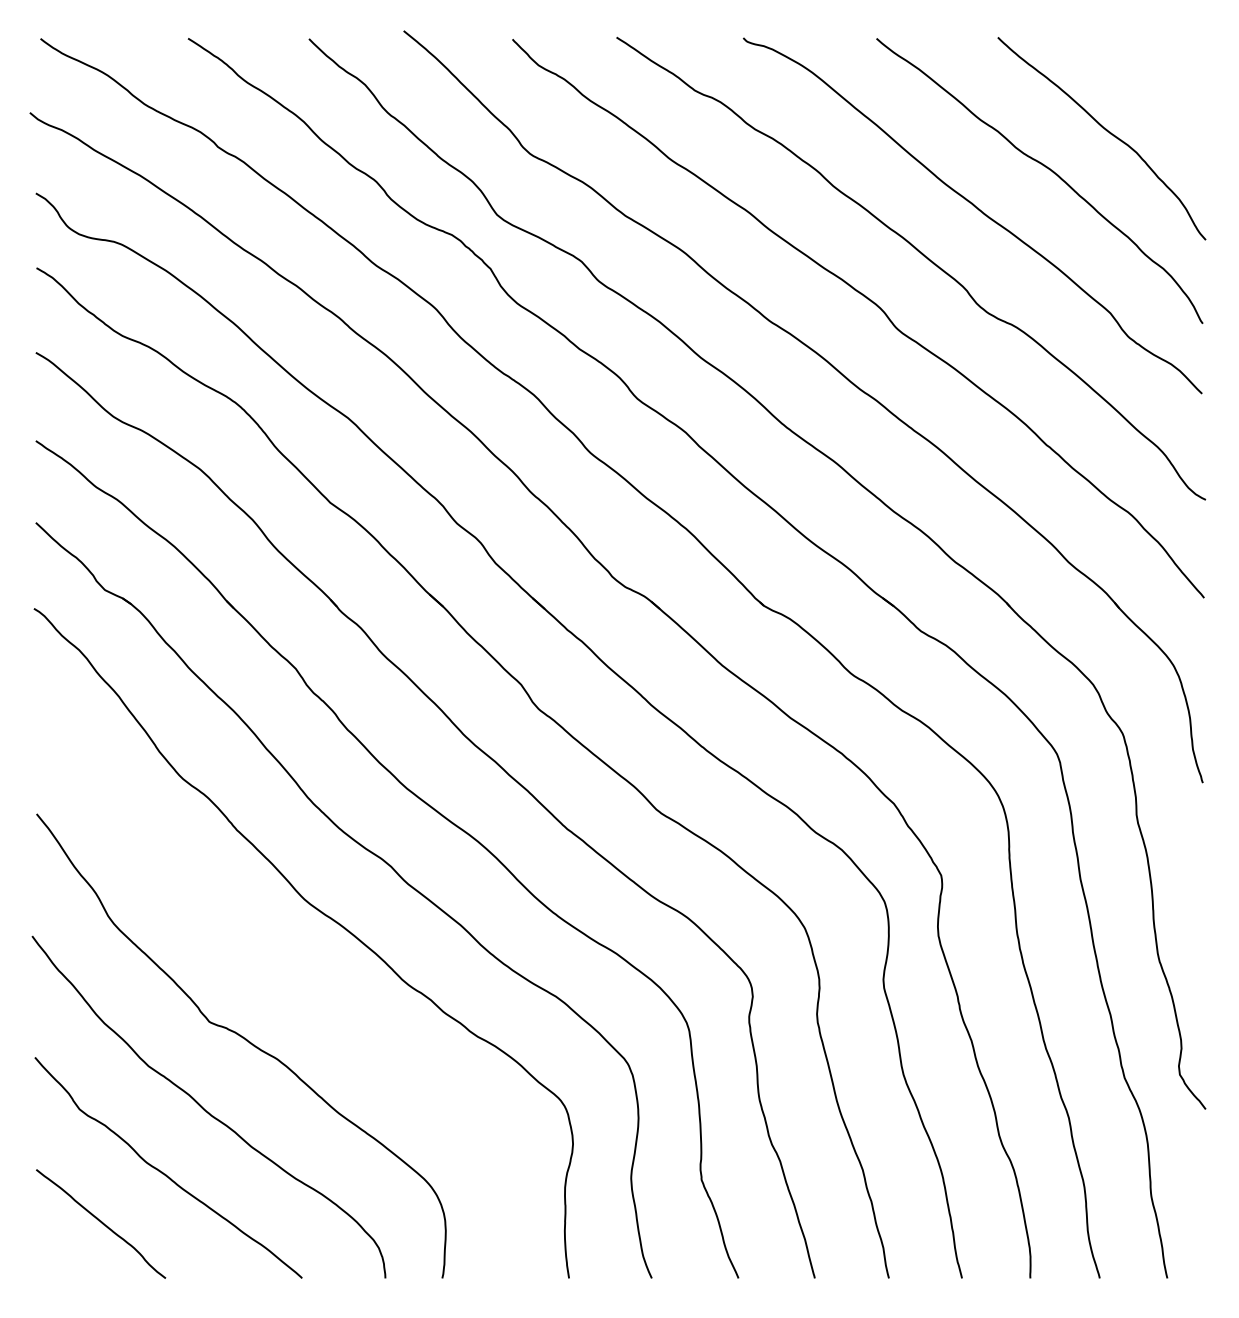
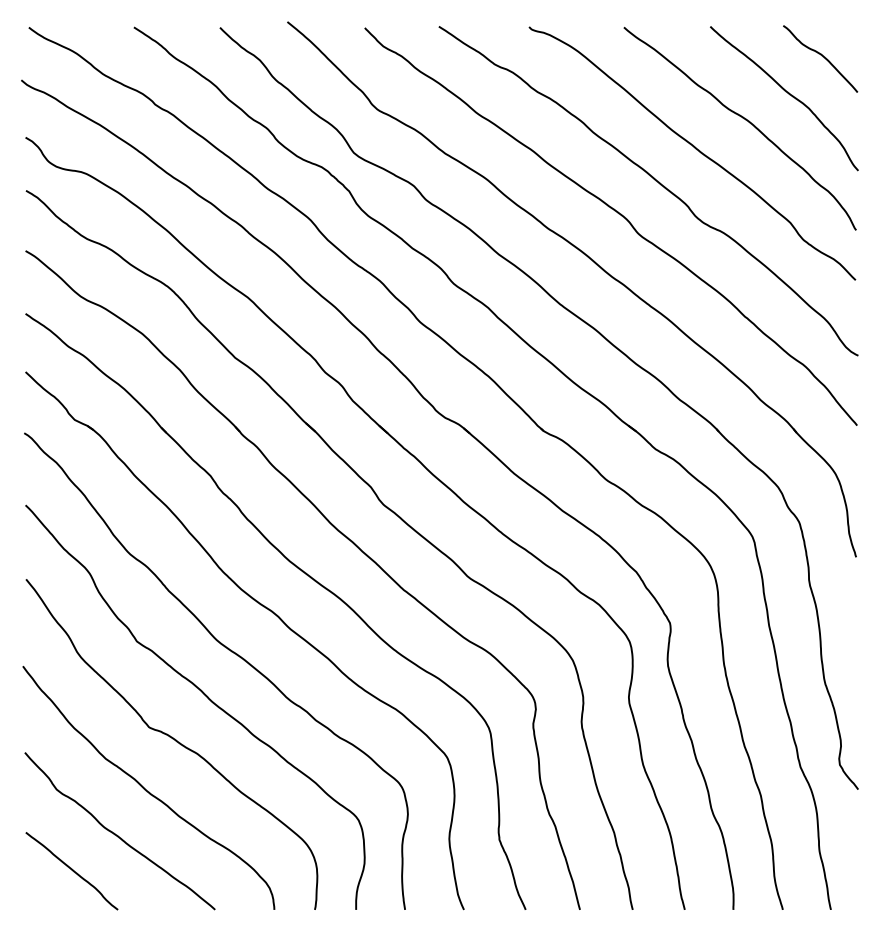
curve: (1155, 79) -> (822, 56), added
curve: (286, 976) -> (203, 694), added

